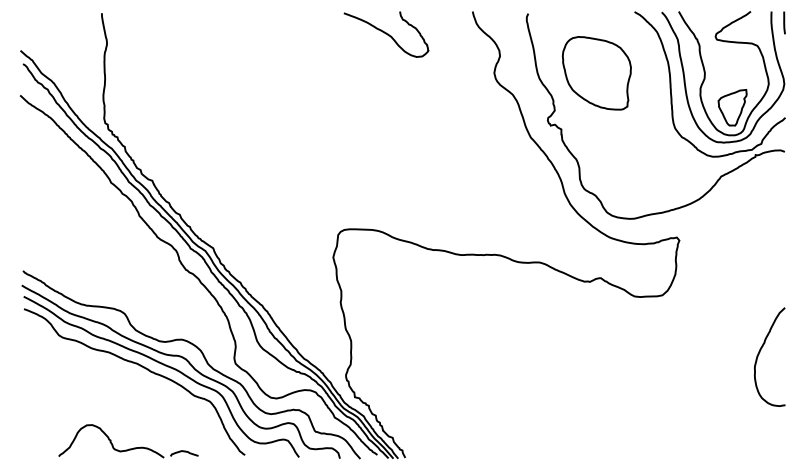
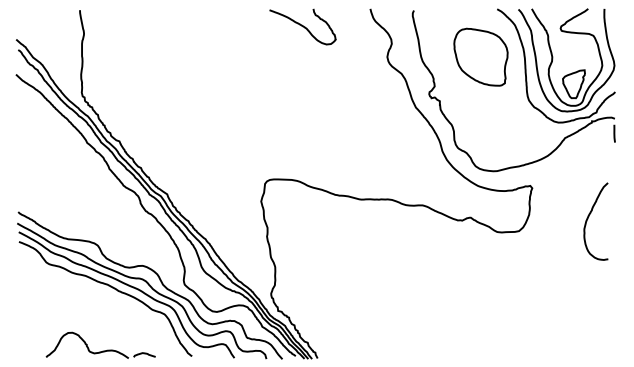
line: (784, 22) -> (614, 133), moved
part: (596, 73) -> (480, 57), moved
curve: (760, 352) -> (588, 217), moved

